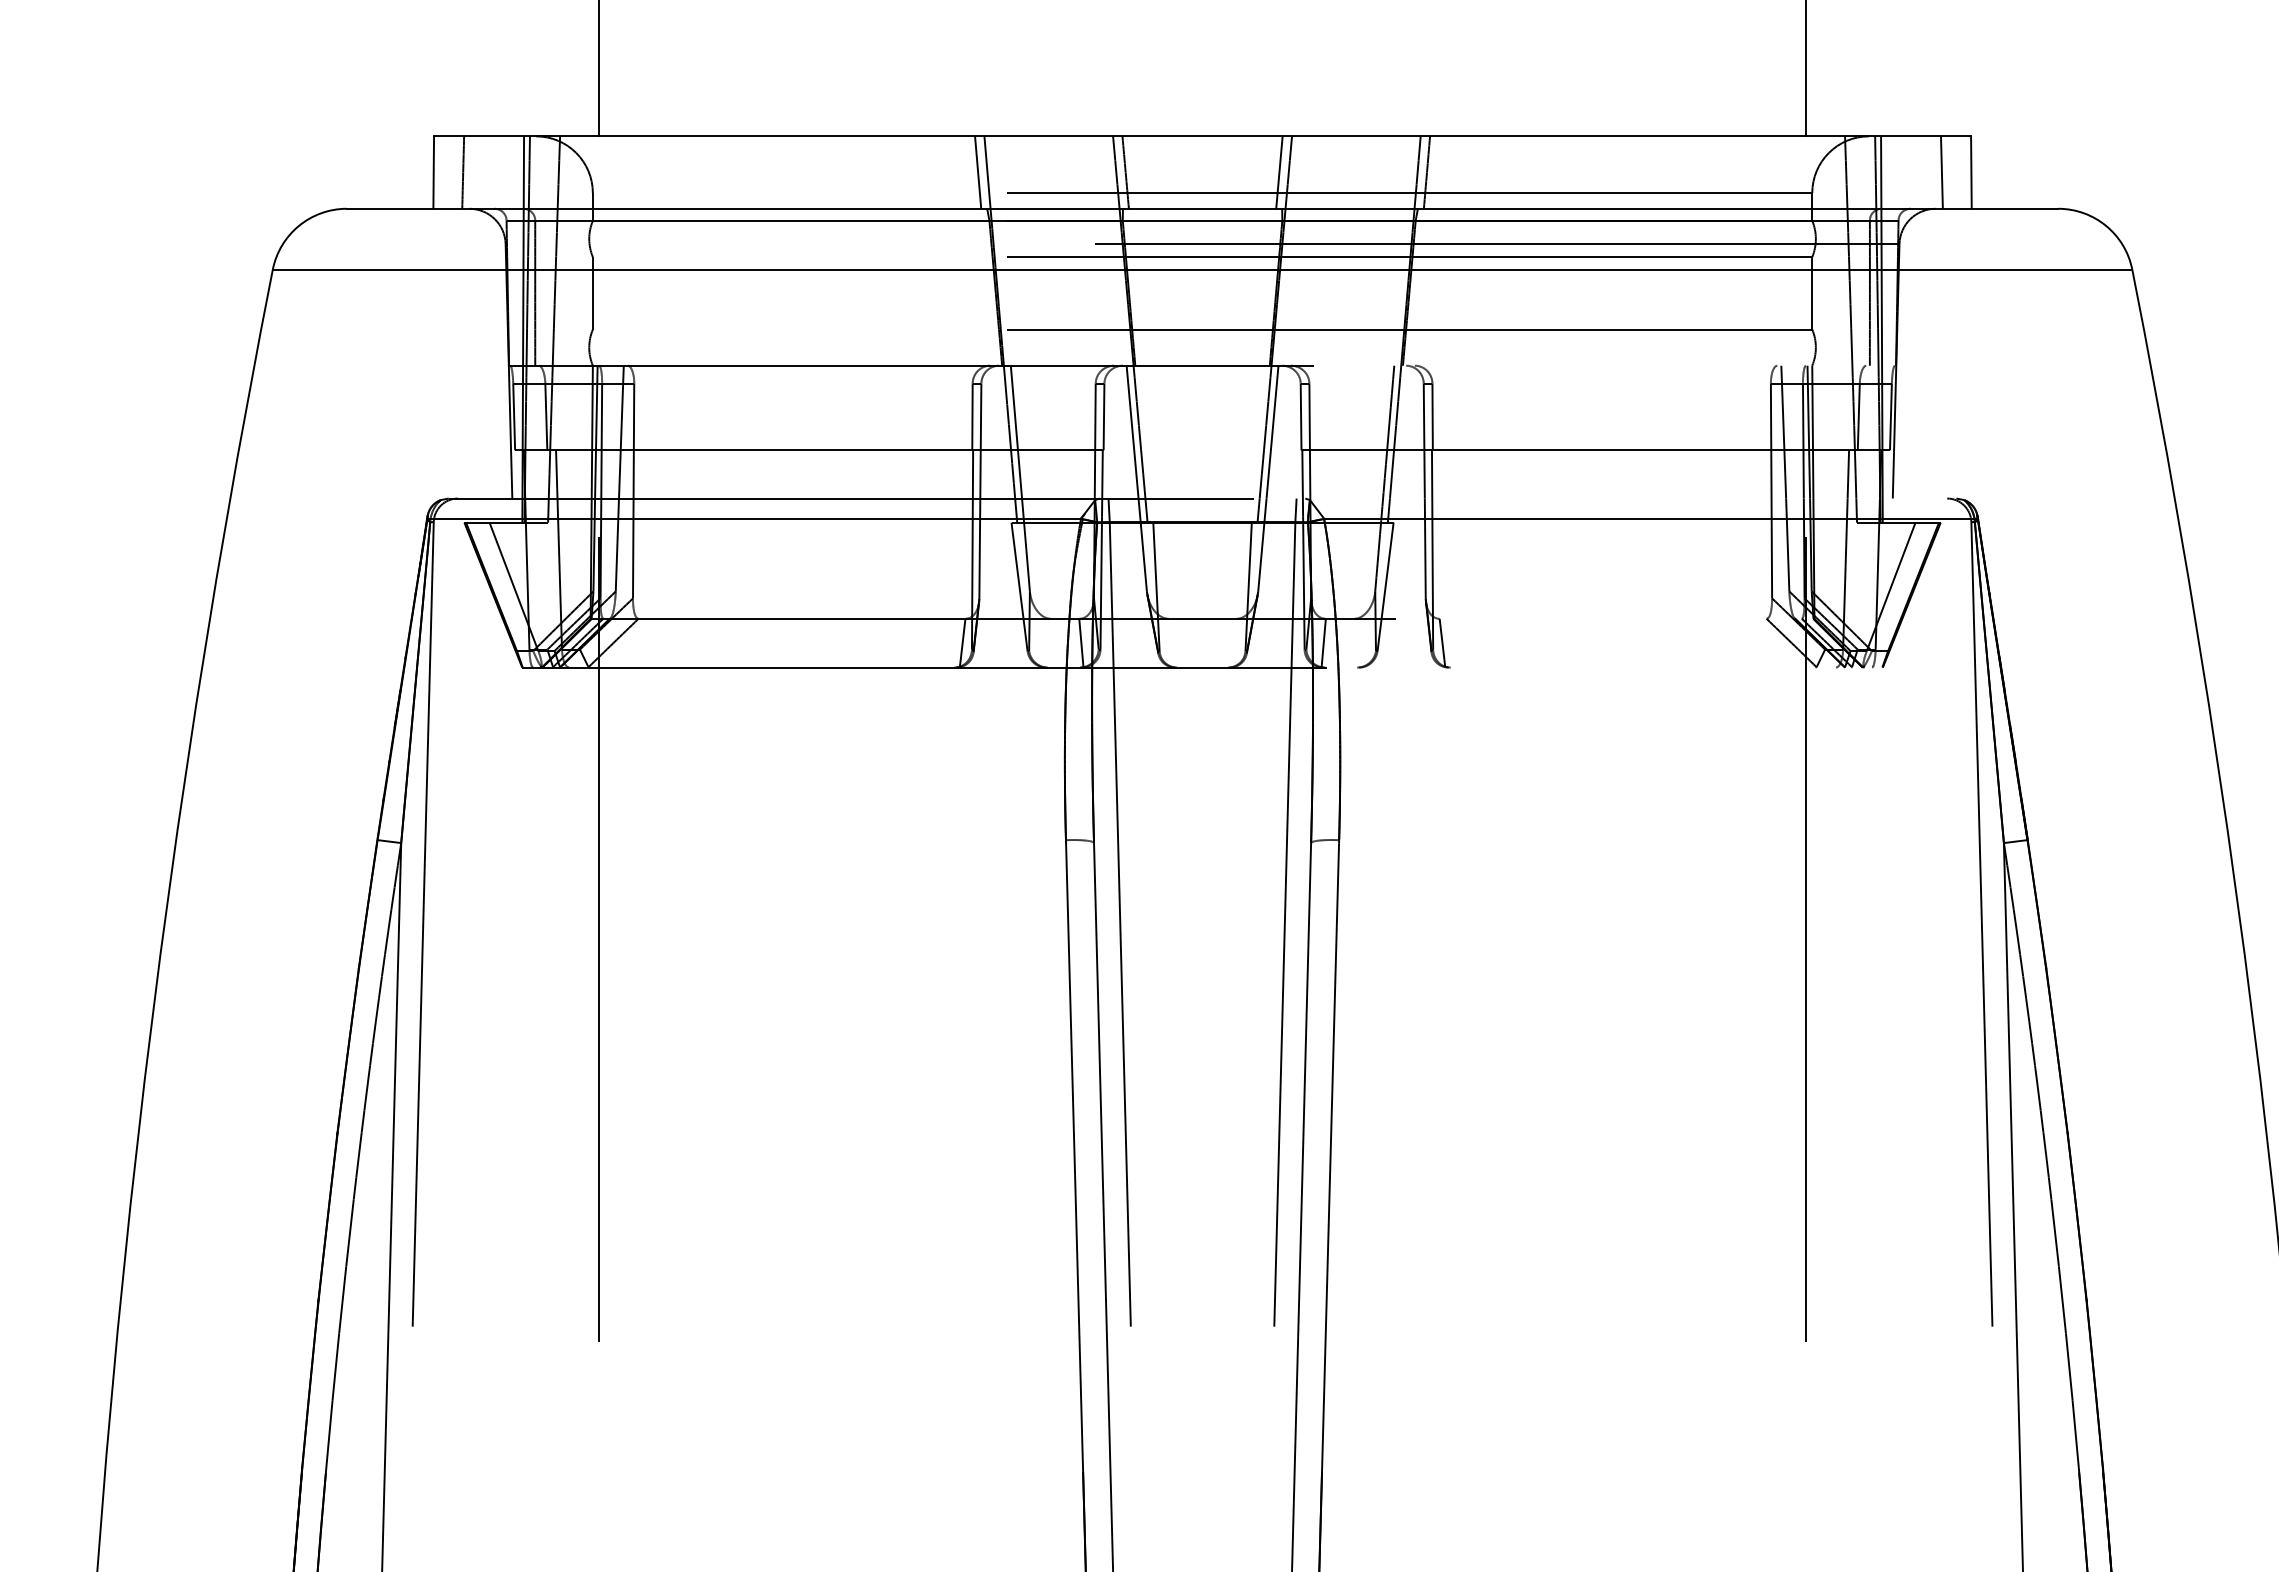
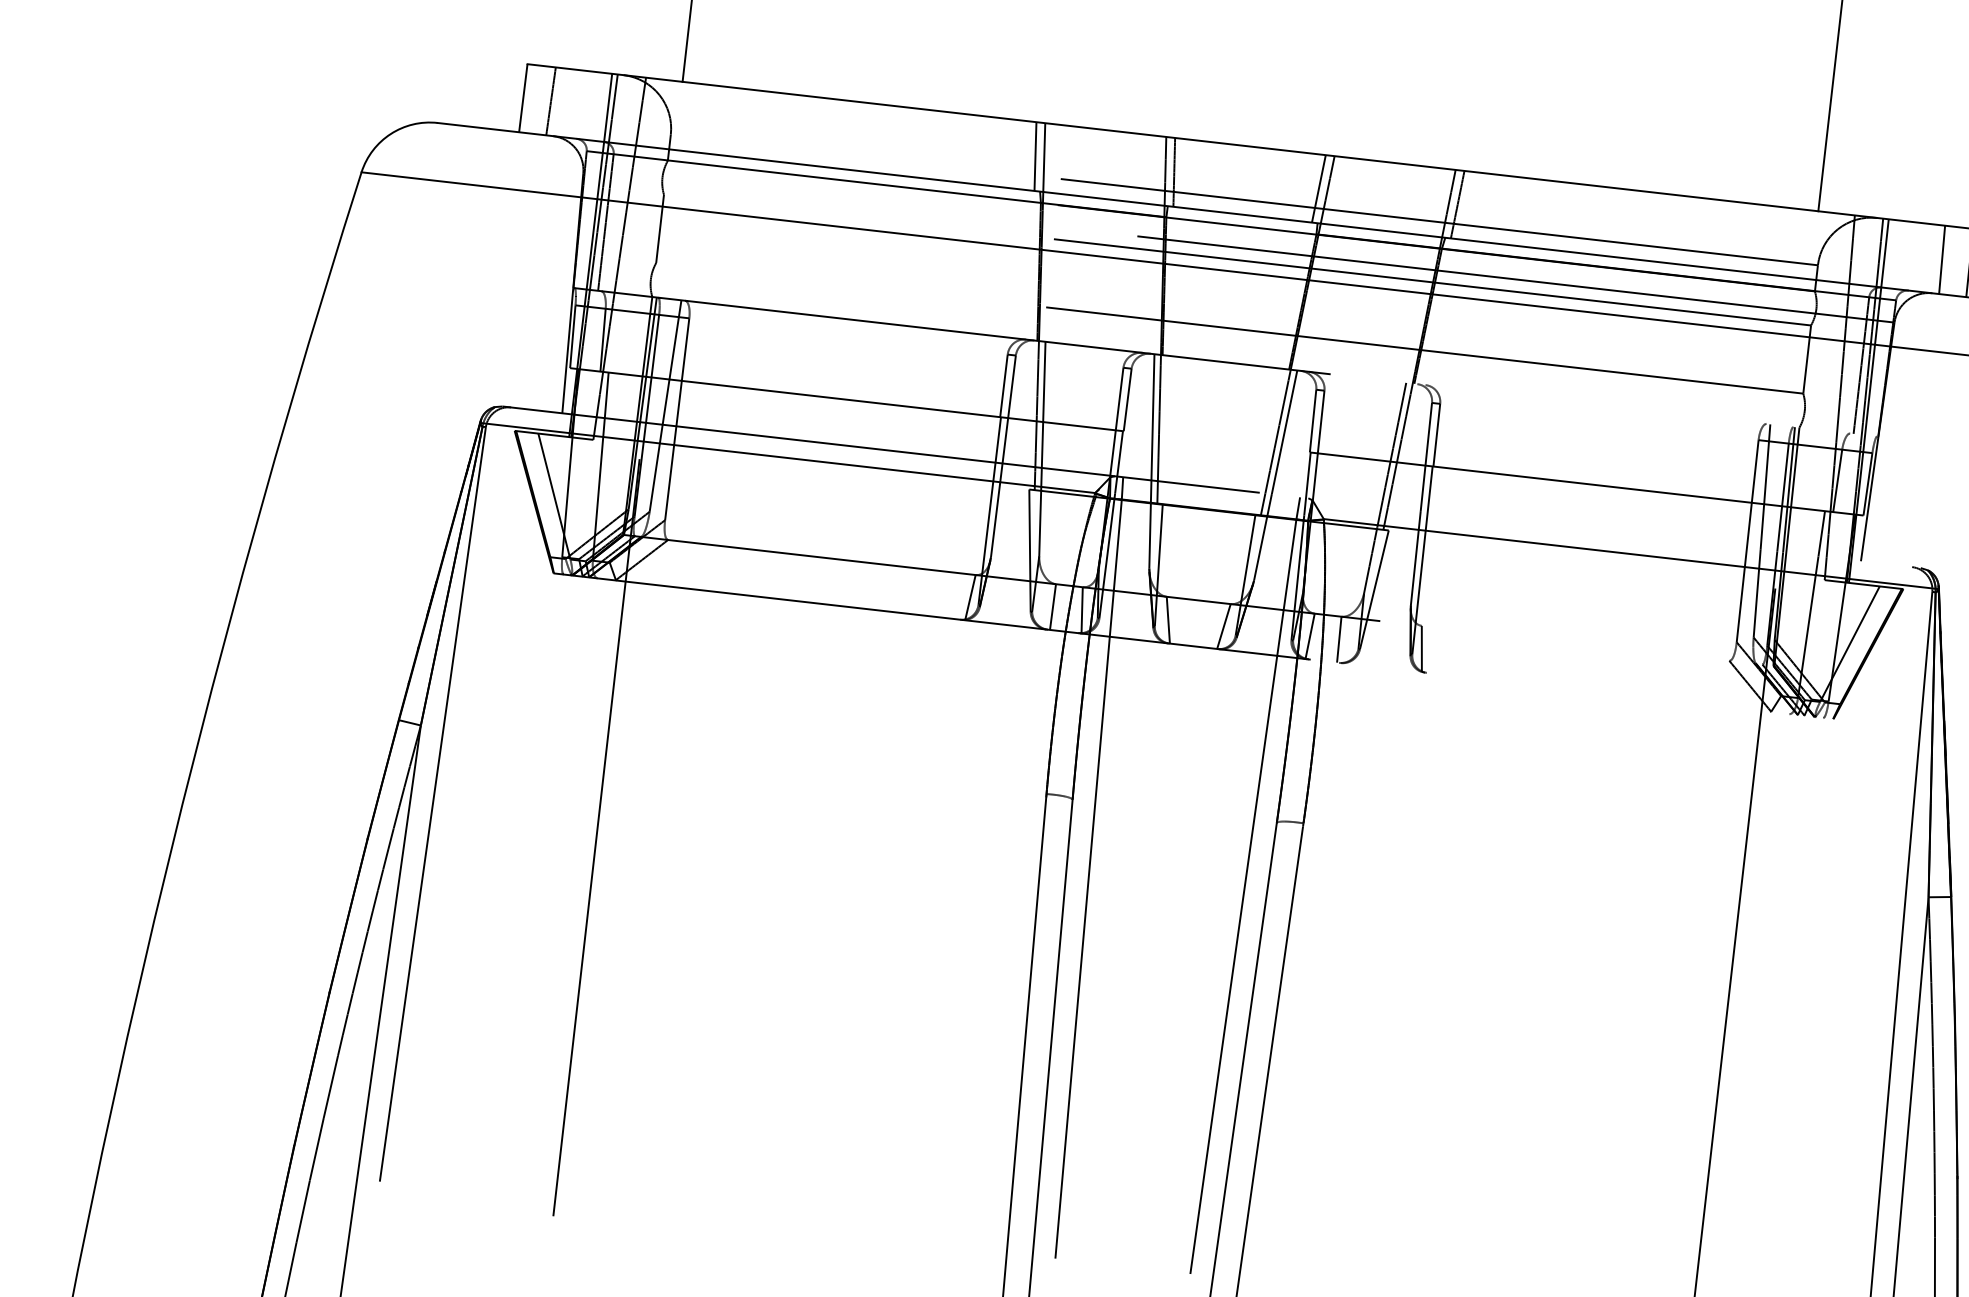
line: (1049, 642) -> (1052, 606), added
line: (1172, 642) -> (1167, 619), added
line: (1231, 642) -> (1223, 625), added
line: (1354, 642) -> (1339, 638), added

